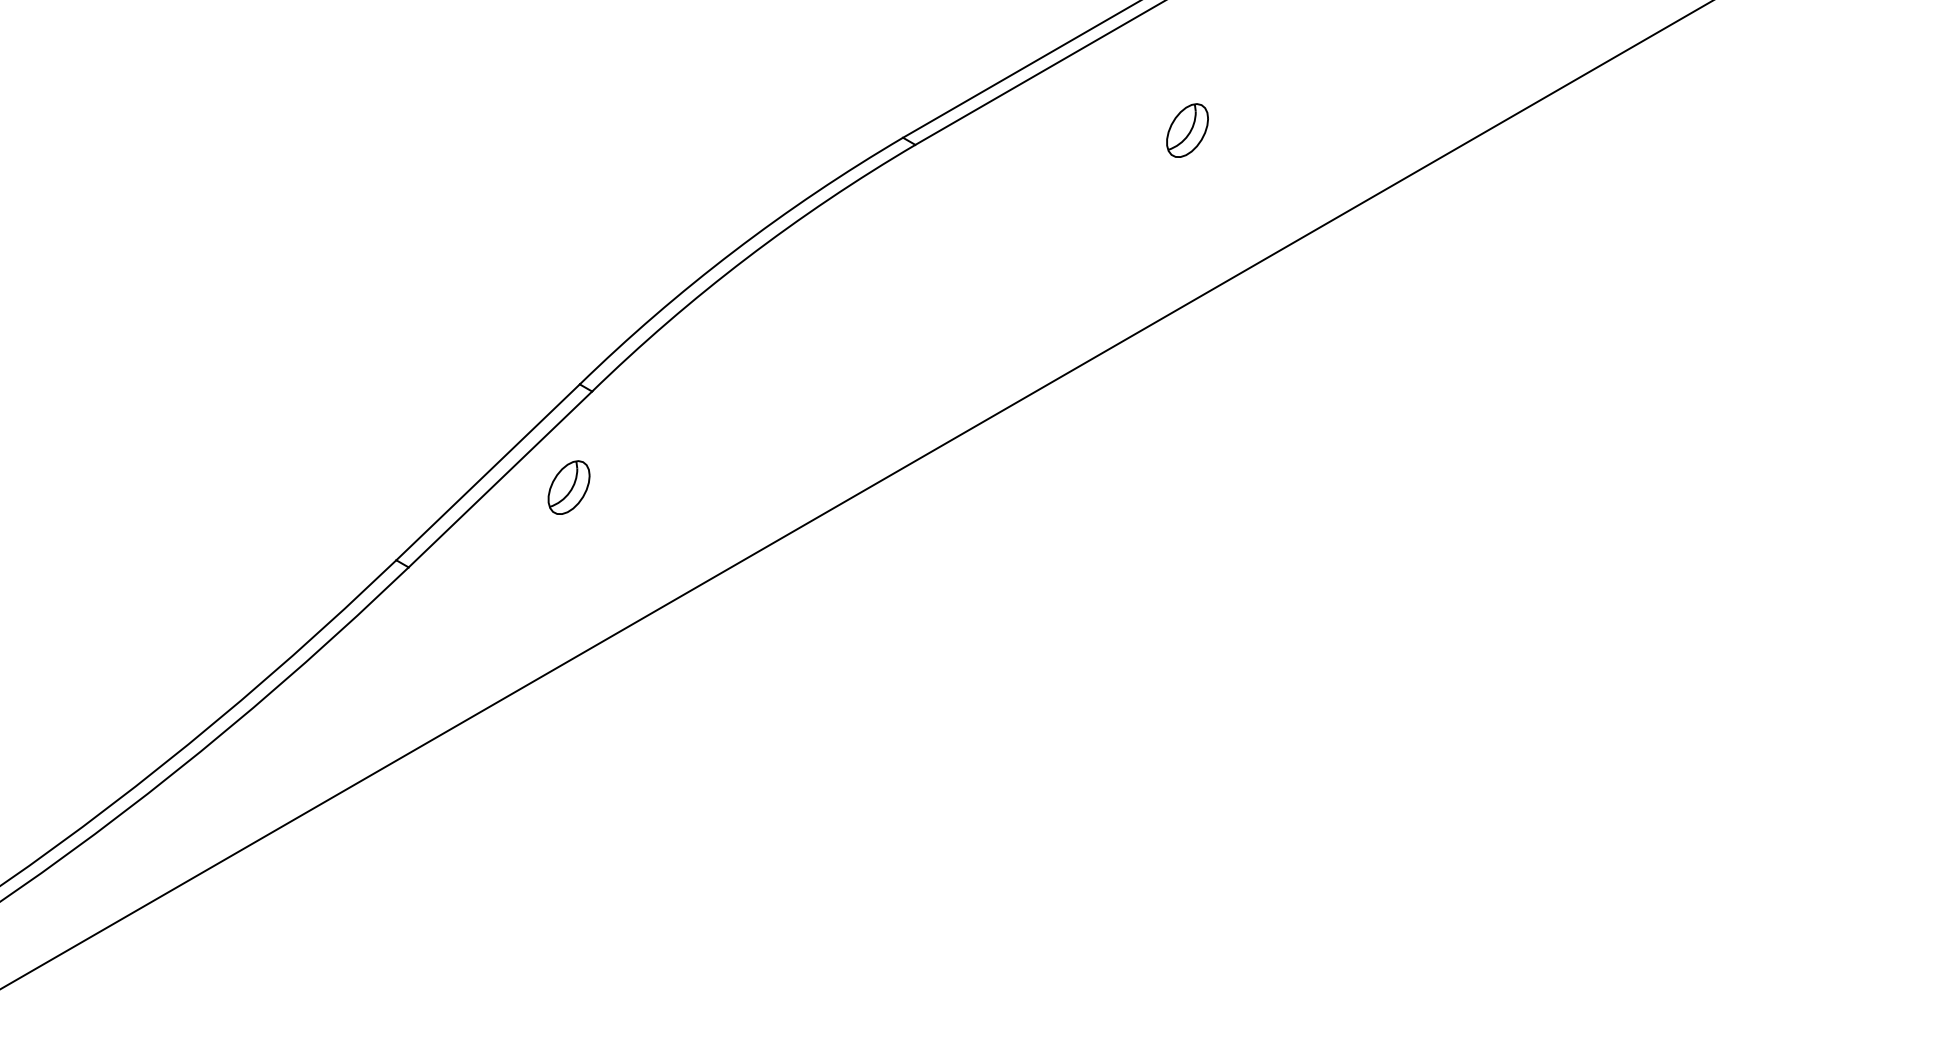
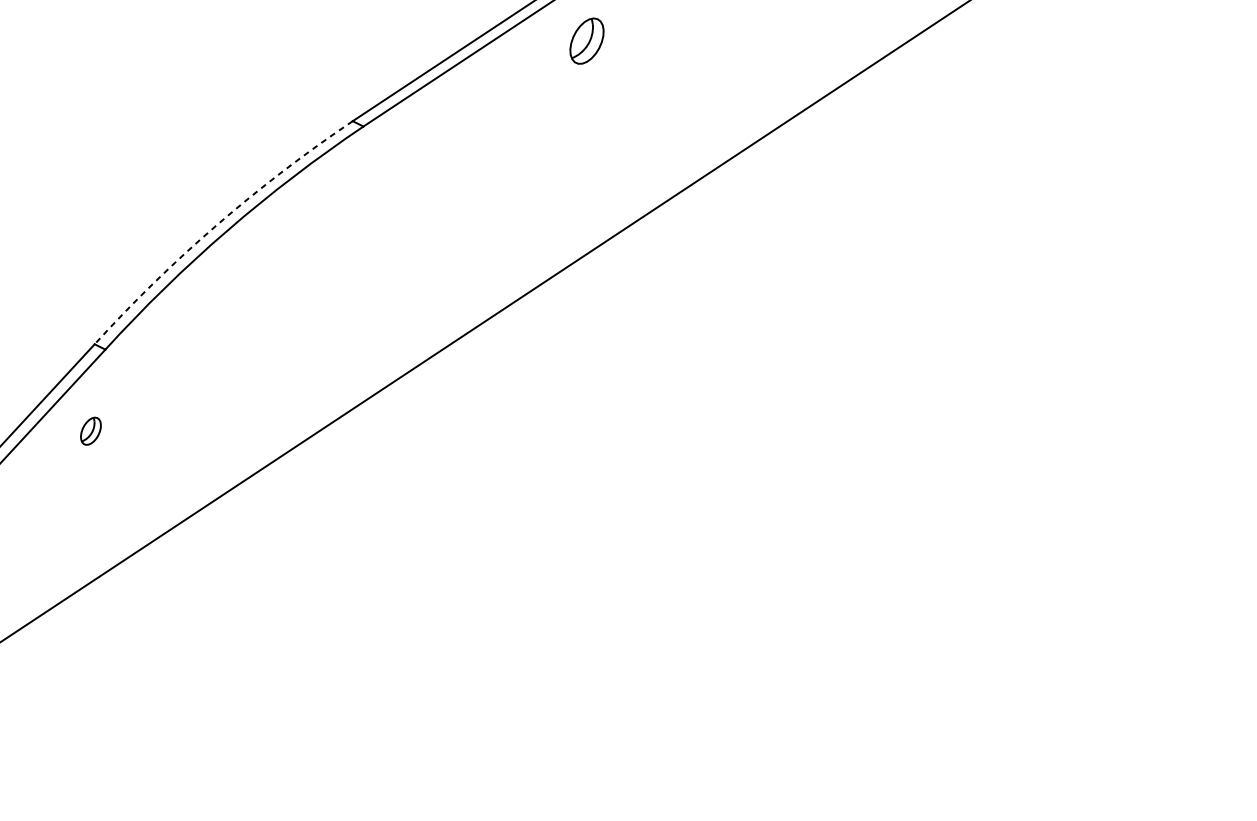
part: (1187, 130) -> (586, 41), moved
arc: (734, 251) -> (217, 225), solid -> dashed
part: (568, 487) -> (90, 431), size x0.6

